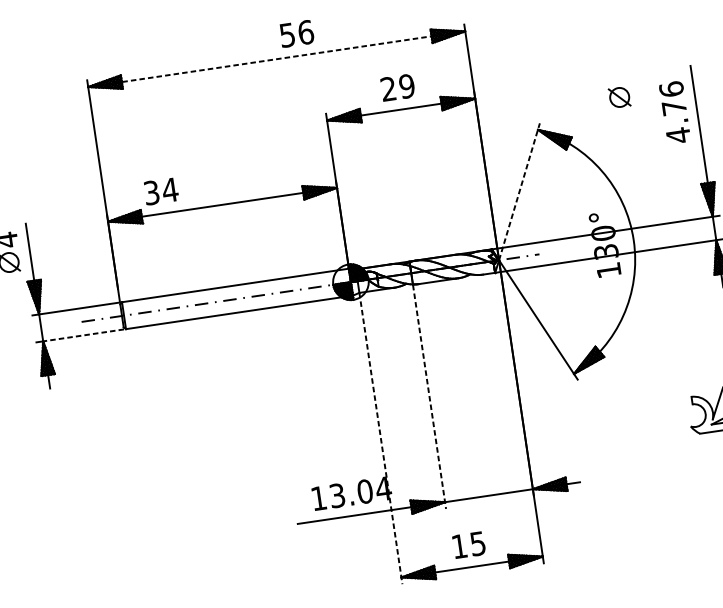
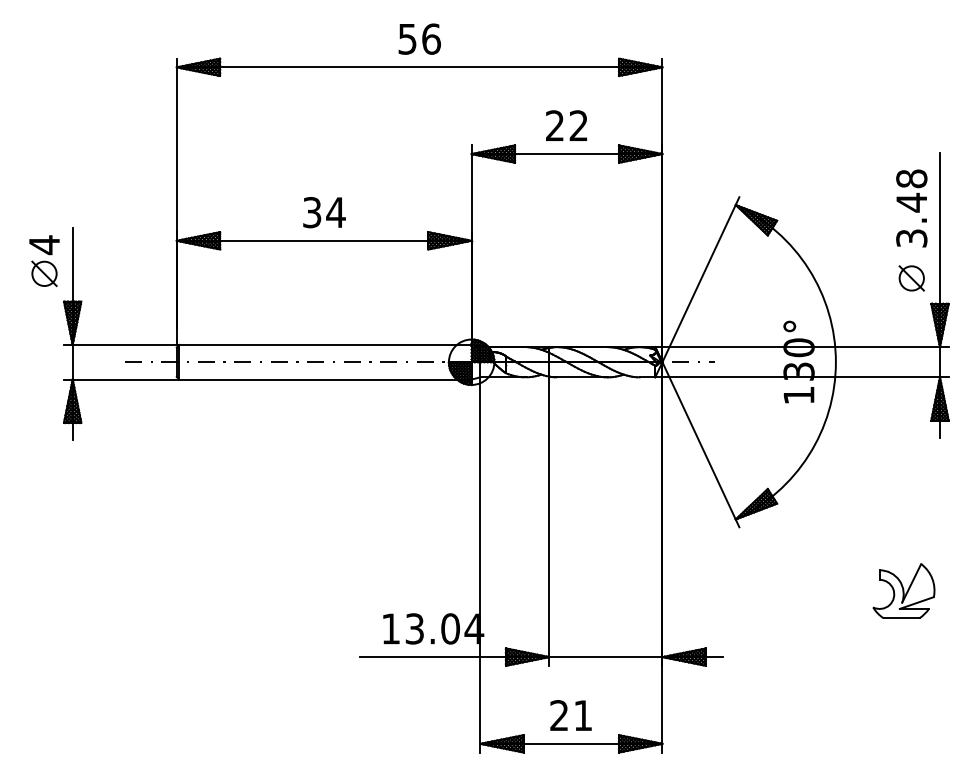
text: (296, 33) -> (419, 38), moved
line: (276, 59) -> (419, 67), dashed -> solid
text: (406, 86) -> (578, 125), 29 -> 22
part: (619, 97) -> (911, 278), moved
text: (674, 112) -> (911, 208), 4.76 -> 3.48
text: (161, 191) -> (324, 212), moved
line: (519, 191) -> (701, 279), dashed -> solid
line: (83, 335) -> (124, 379), dashed -> solid
line: (429, 397) -> (549, 522), dashed -> solid
line: (381, 438) -> (480, 564), dashed -> solid
text: (468, 545) -> (570, 715), 15 -> 21

